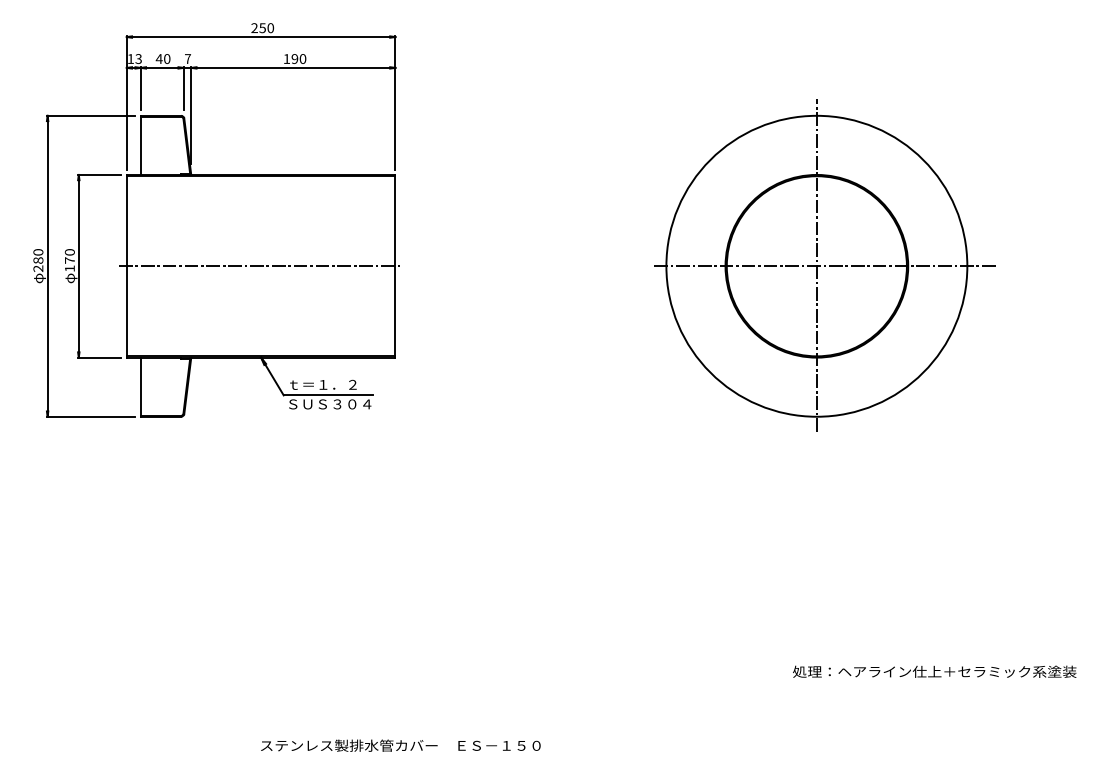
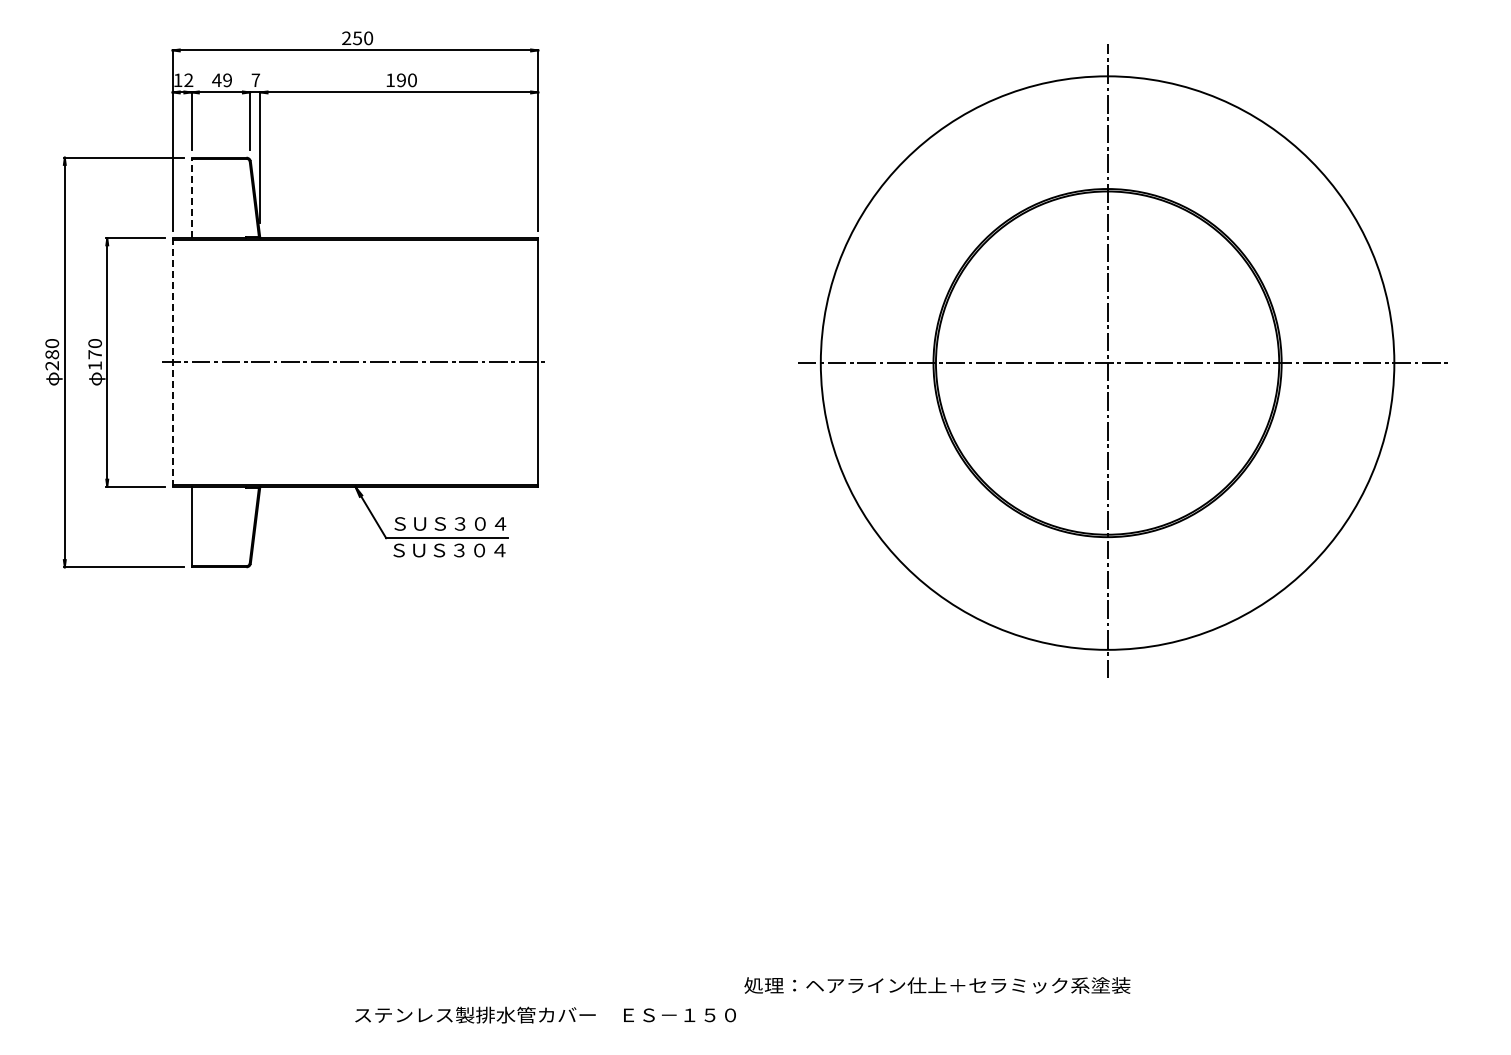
text: (138, 59) -> (188, 80), 13 -> 12
text: (167, 59) -> (227, 80), 40 -> 49
line: (140, 145) -> (191, 197), solid -> dashed
part: (824, 264) -> (1122, 360), size x1.4
line: (126, 266) -> (172, 362), solid -> dashed
text: (330, 384) -> (450, 523), ｔ＝１．２ -> ＳＵＳ３０４
text: (934, 671) -> (937, 985), moved

